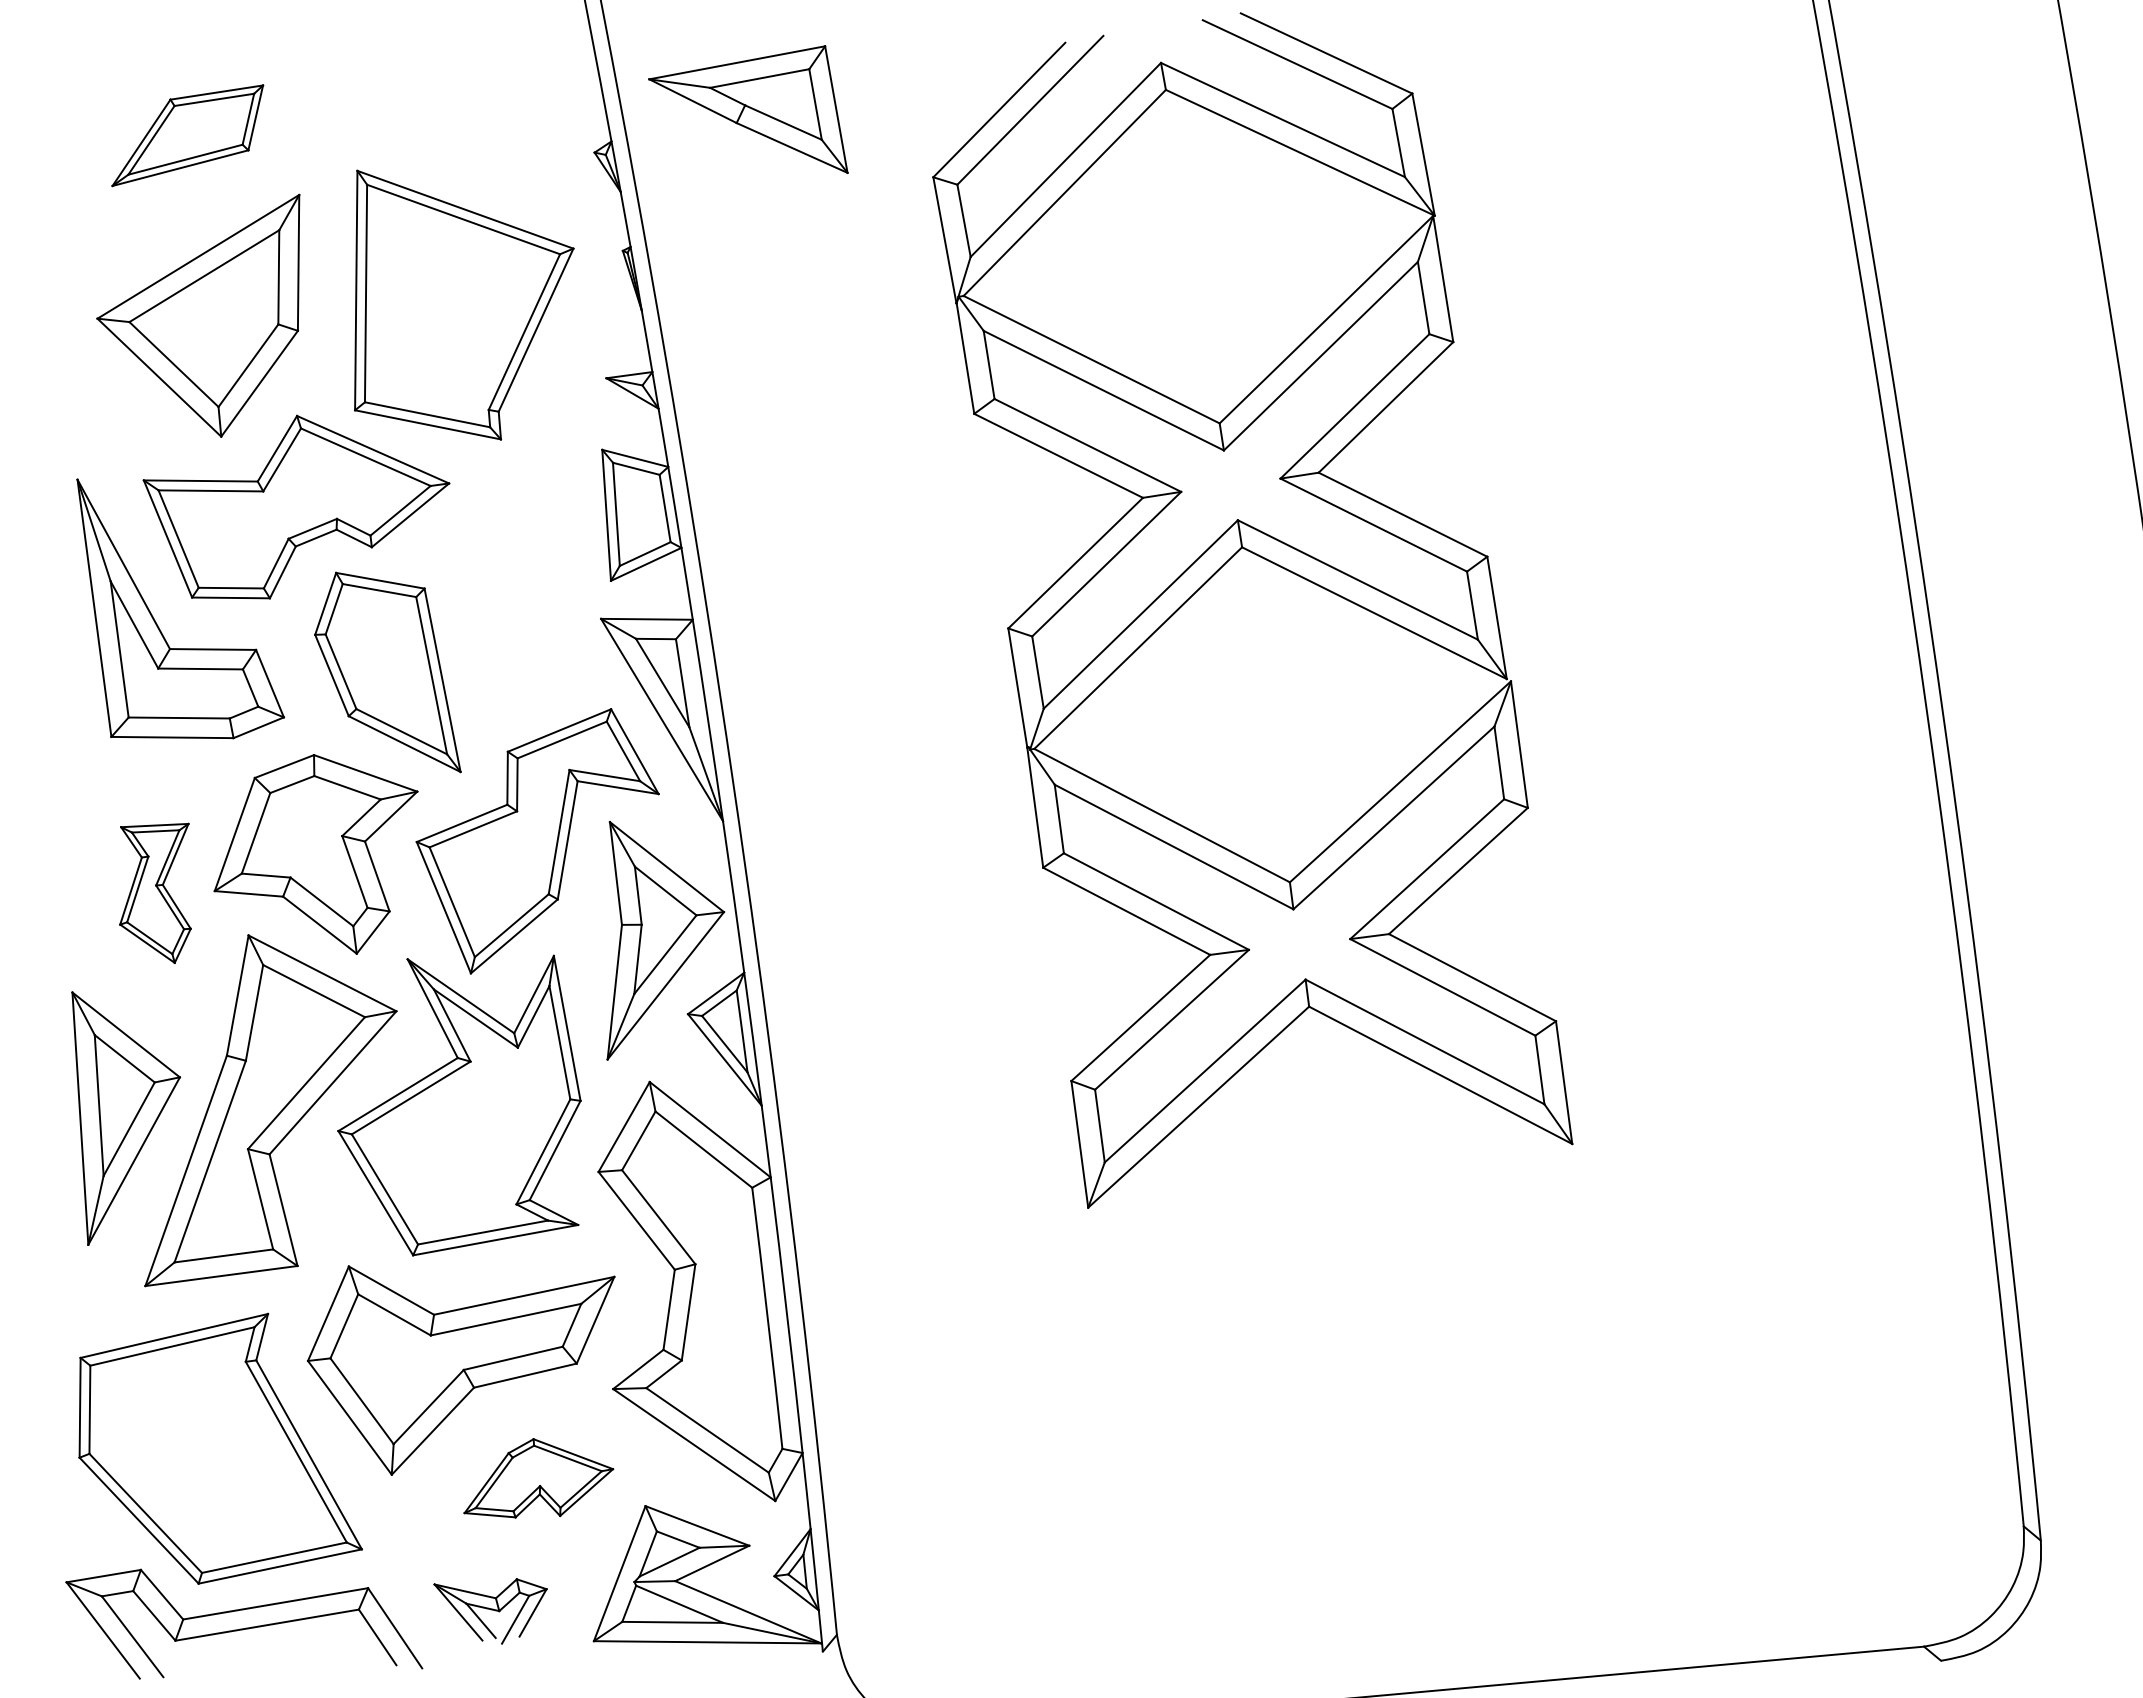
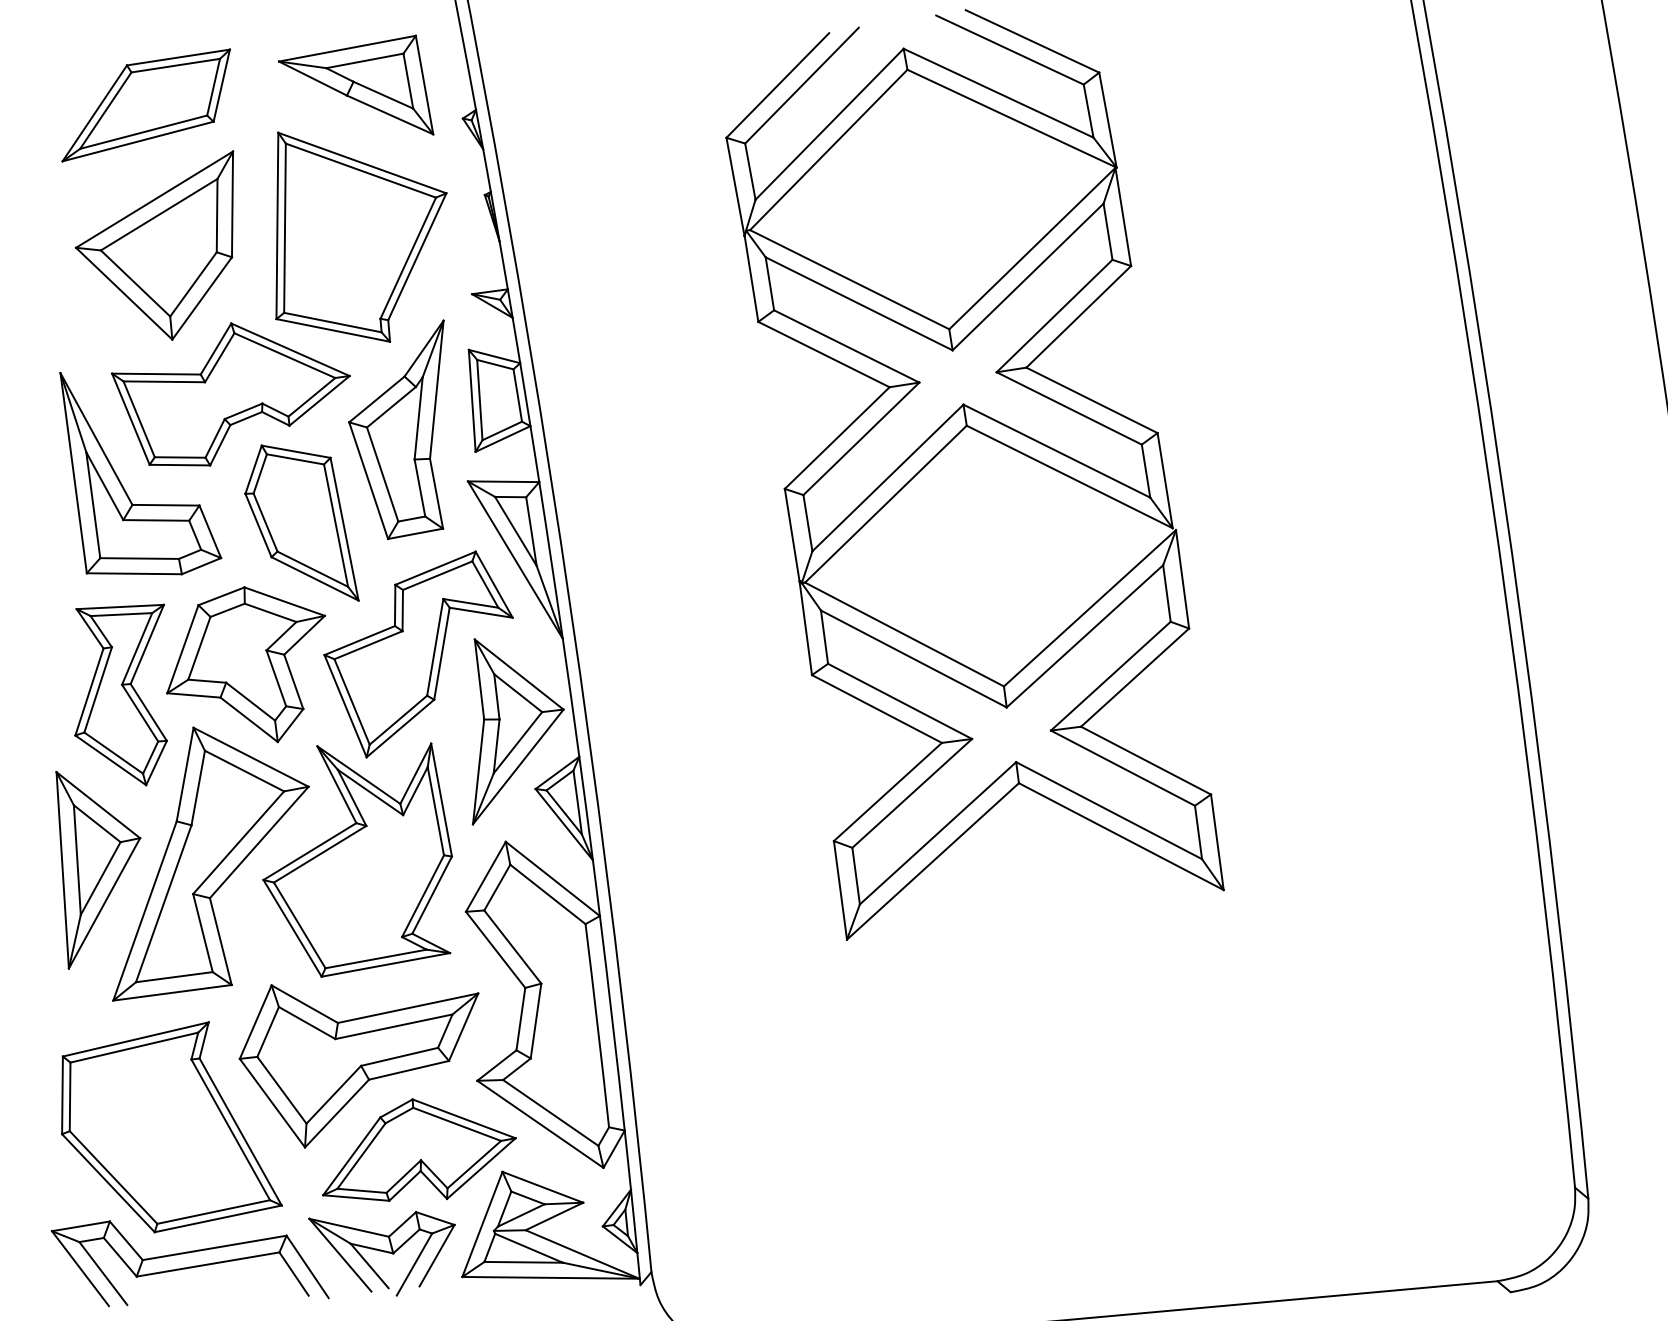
part: (748, 109) -> (356, 85), moved
part: (187, 135) -> (146, 105), size x1.43
part: (508, 552) -> (395, 429), added
part: (155, 893) -> (121, 695), size x1.67
part: (538, 1478) -> (419, 1150), size x1.67
part: (490, 1611) -> (381, 1253), size x1.67

